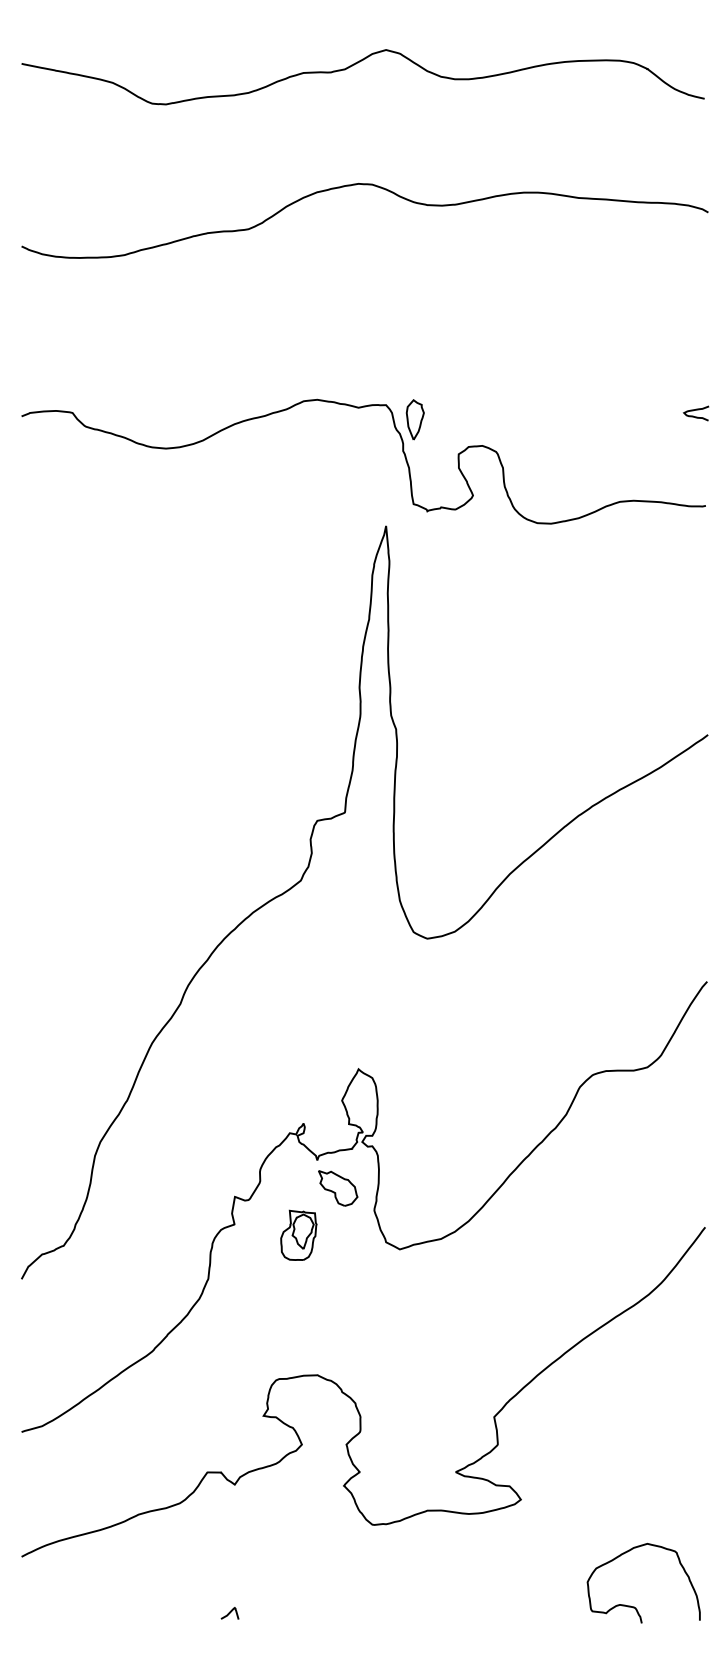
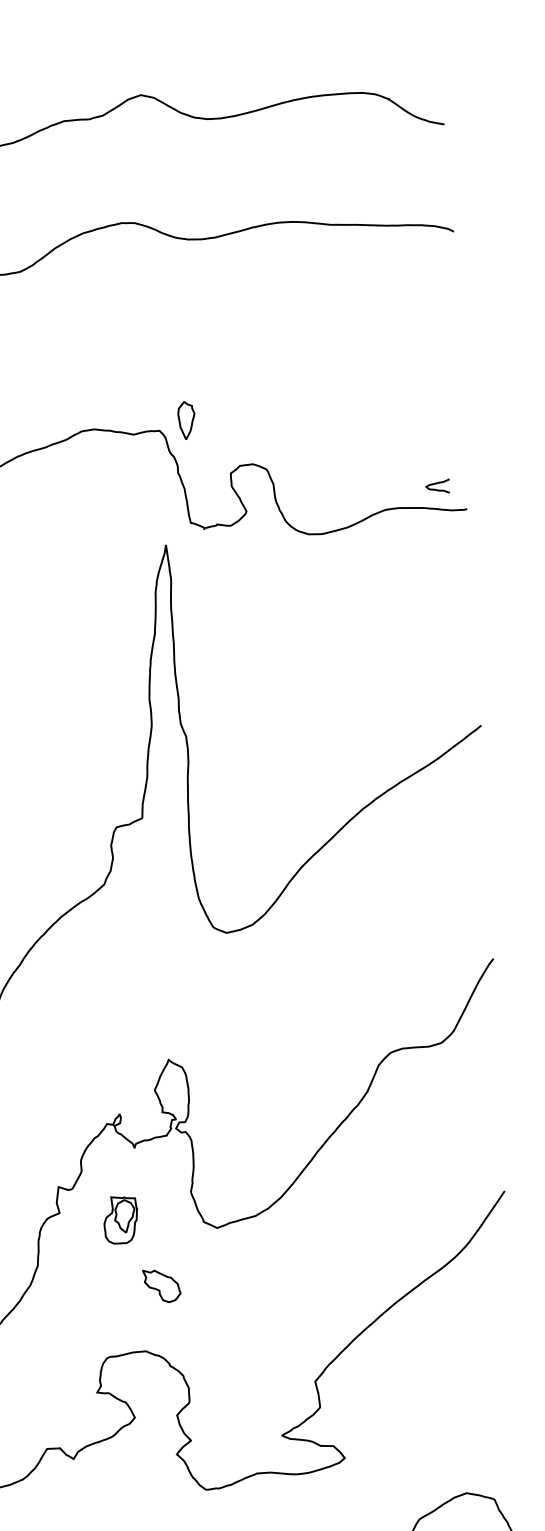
curve: (696, 410) -> (437, 483), moved
part: (414, 419) -> (185, 420), moved
part: (338, 1188) -> (162, 1286), moved

